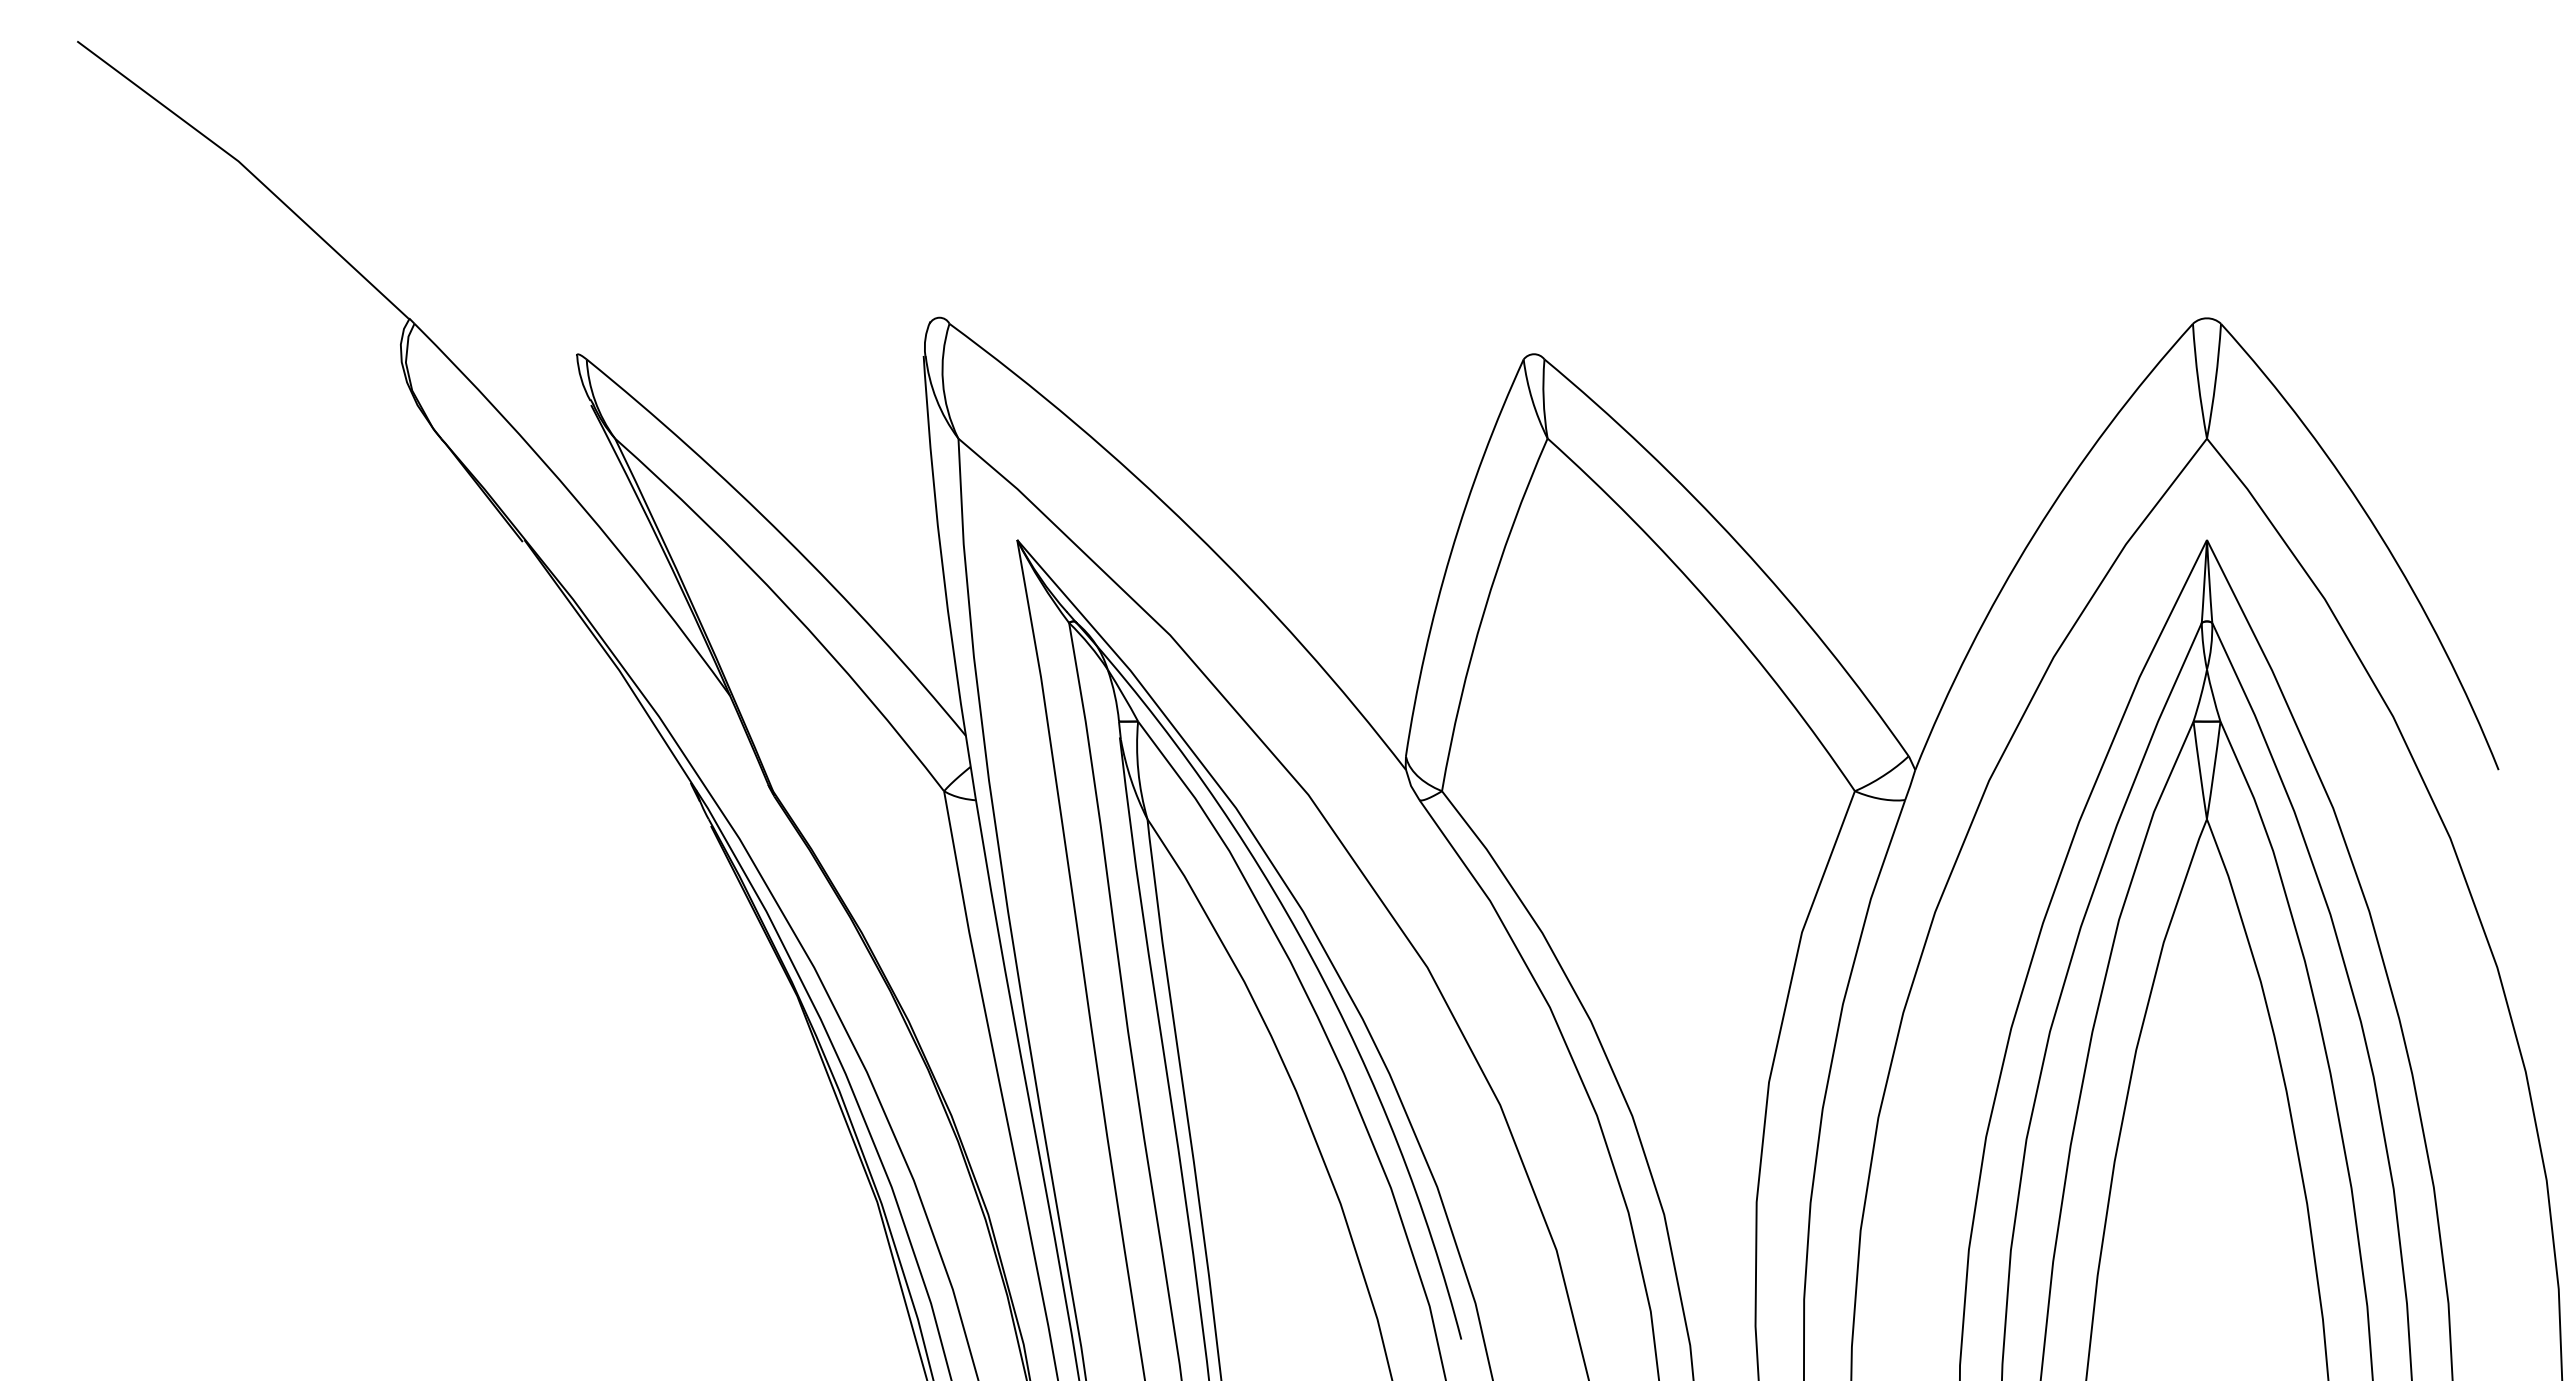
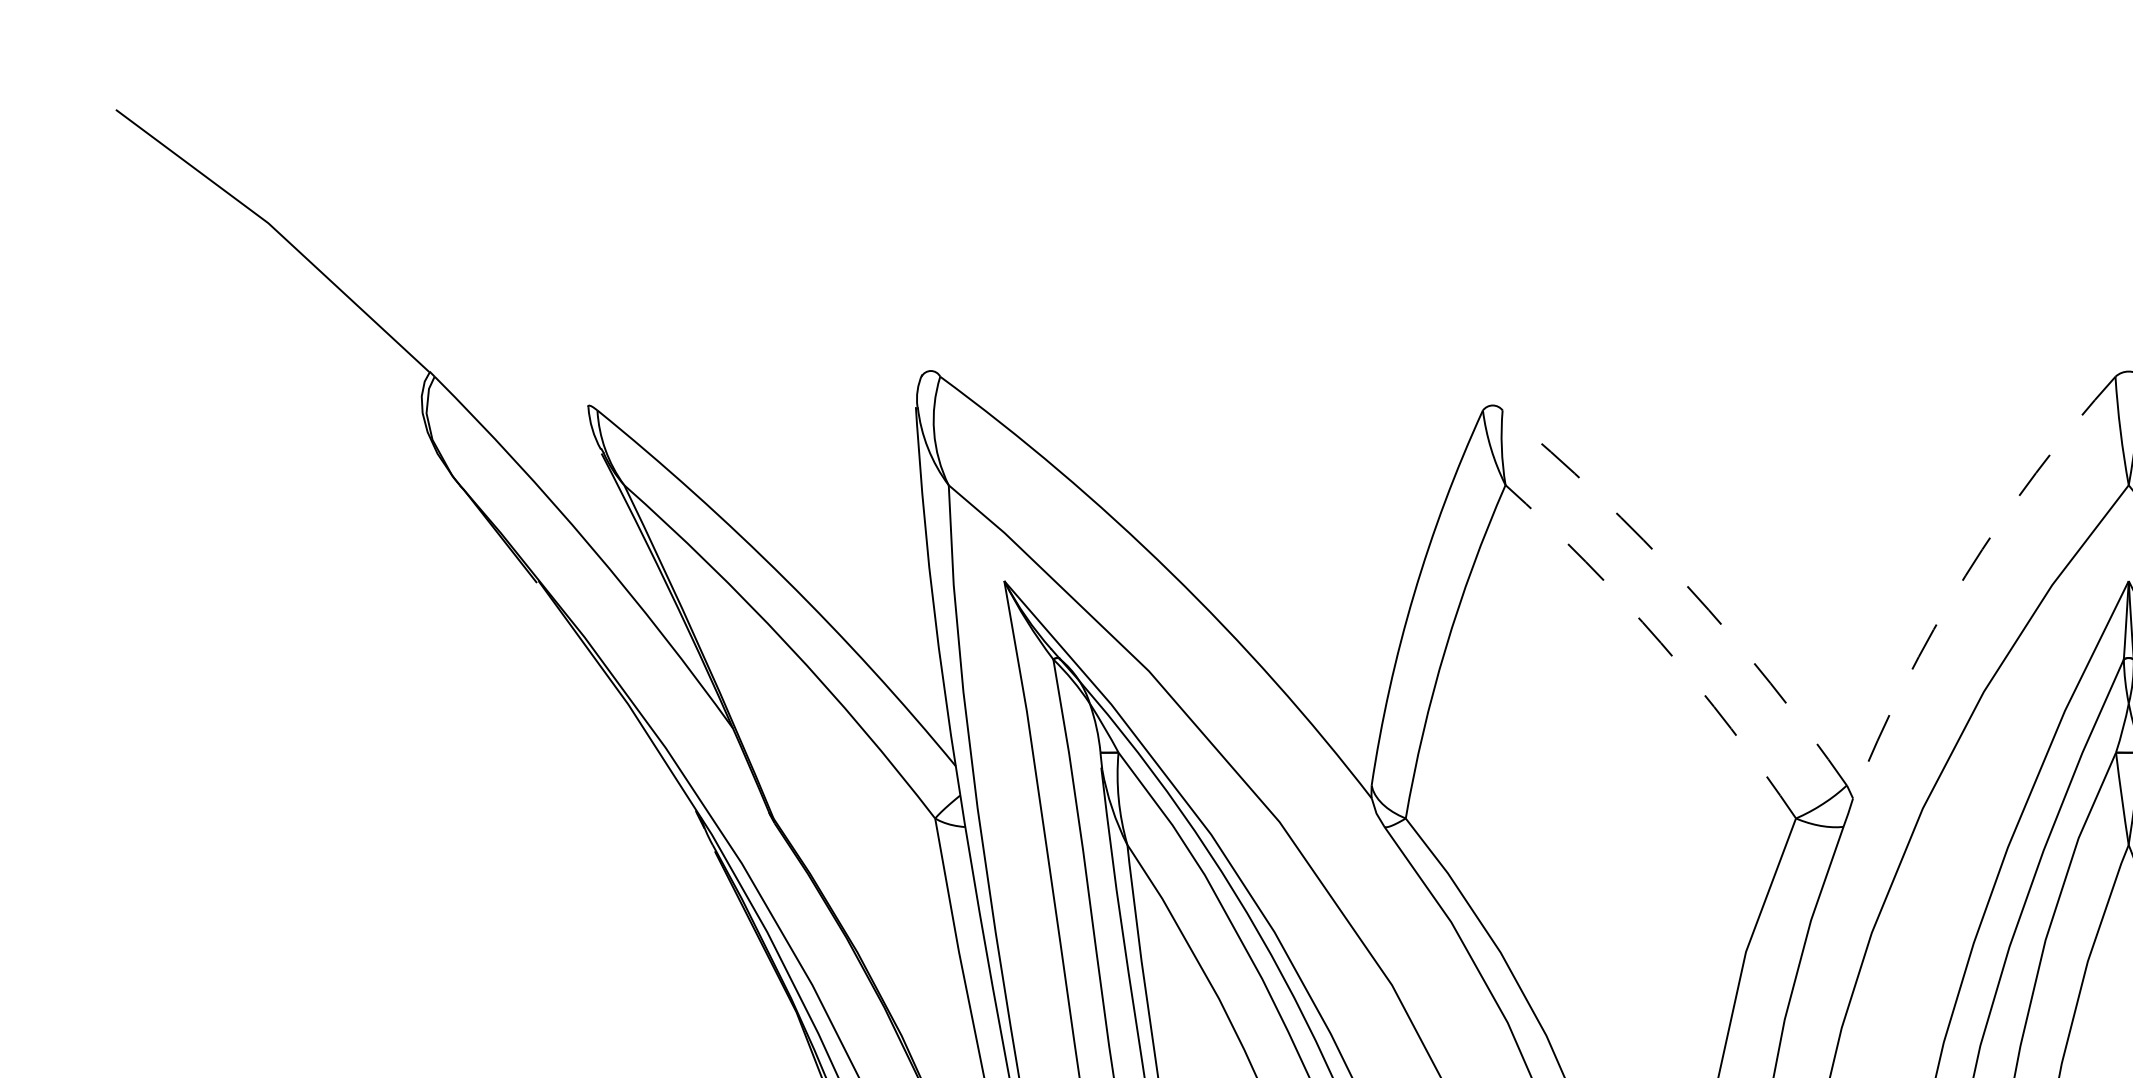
arc: (2034, 534) -> (1965, 575), solid -> dashed
arc: (1740, 545) -> (1687, 586), solid -> dashed
arc: (1712, 605) -> (1661, 642), solid -> dashed

